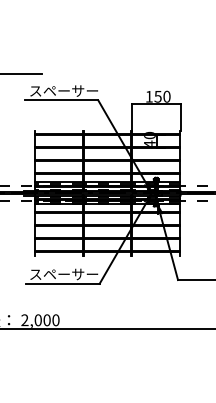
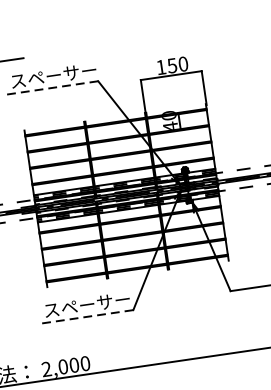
line: (62, 100) -> (53, 87), solid -> dashed
line: (63, 283) -> (88, 316), solid -> dashed

